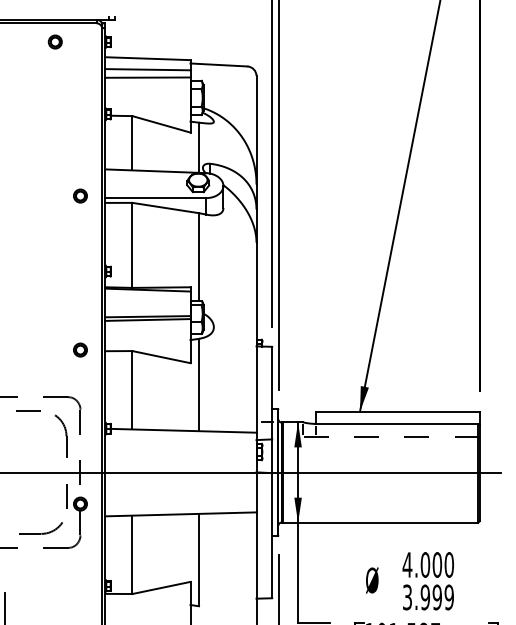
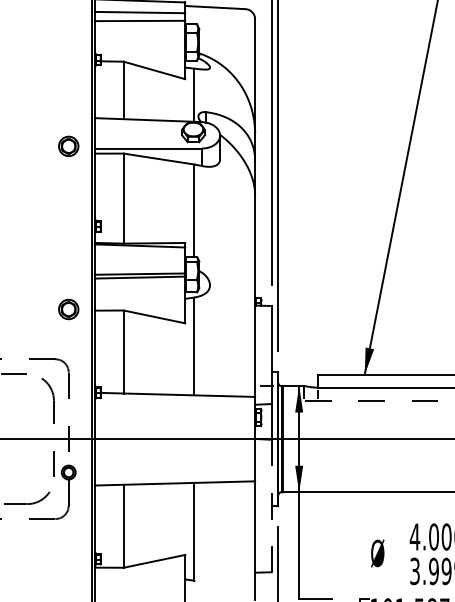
part: (80, 195) -> (68, 145), size x1.4
part: (80, 349) -> (68, 308), size x1.4
line: (272, 535) -> (272, 505), solid -> dashed

